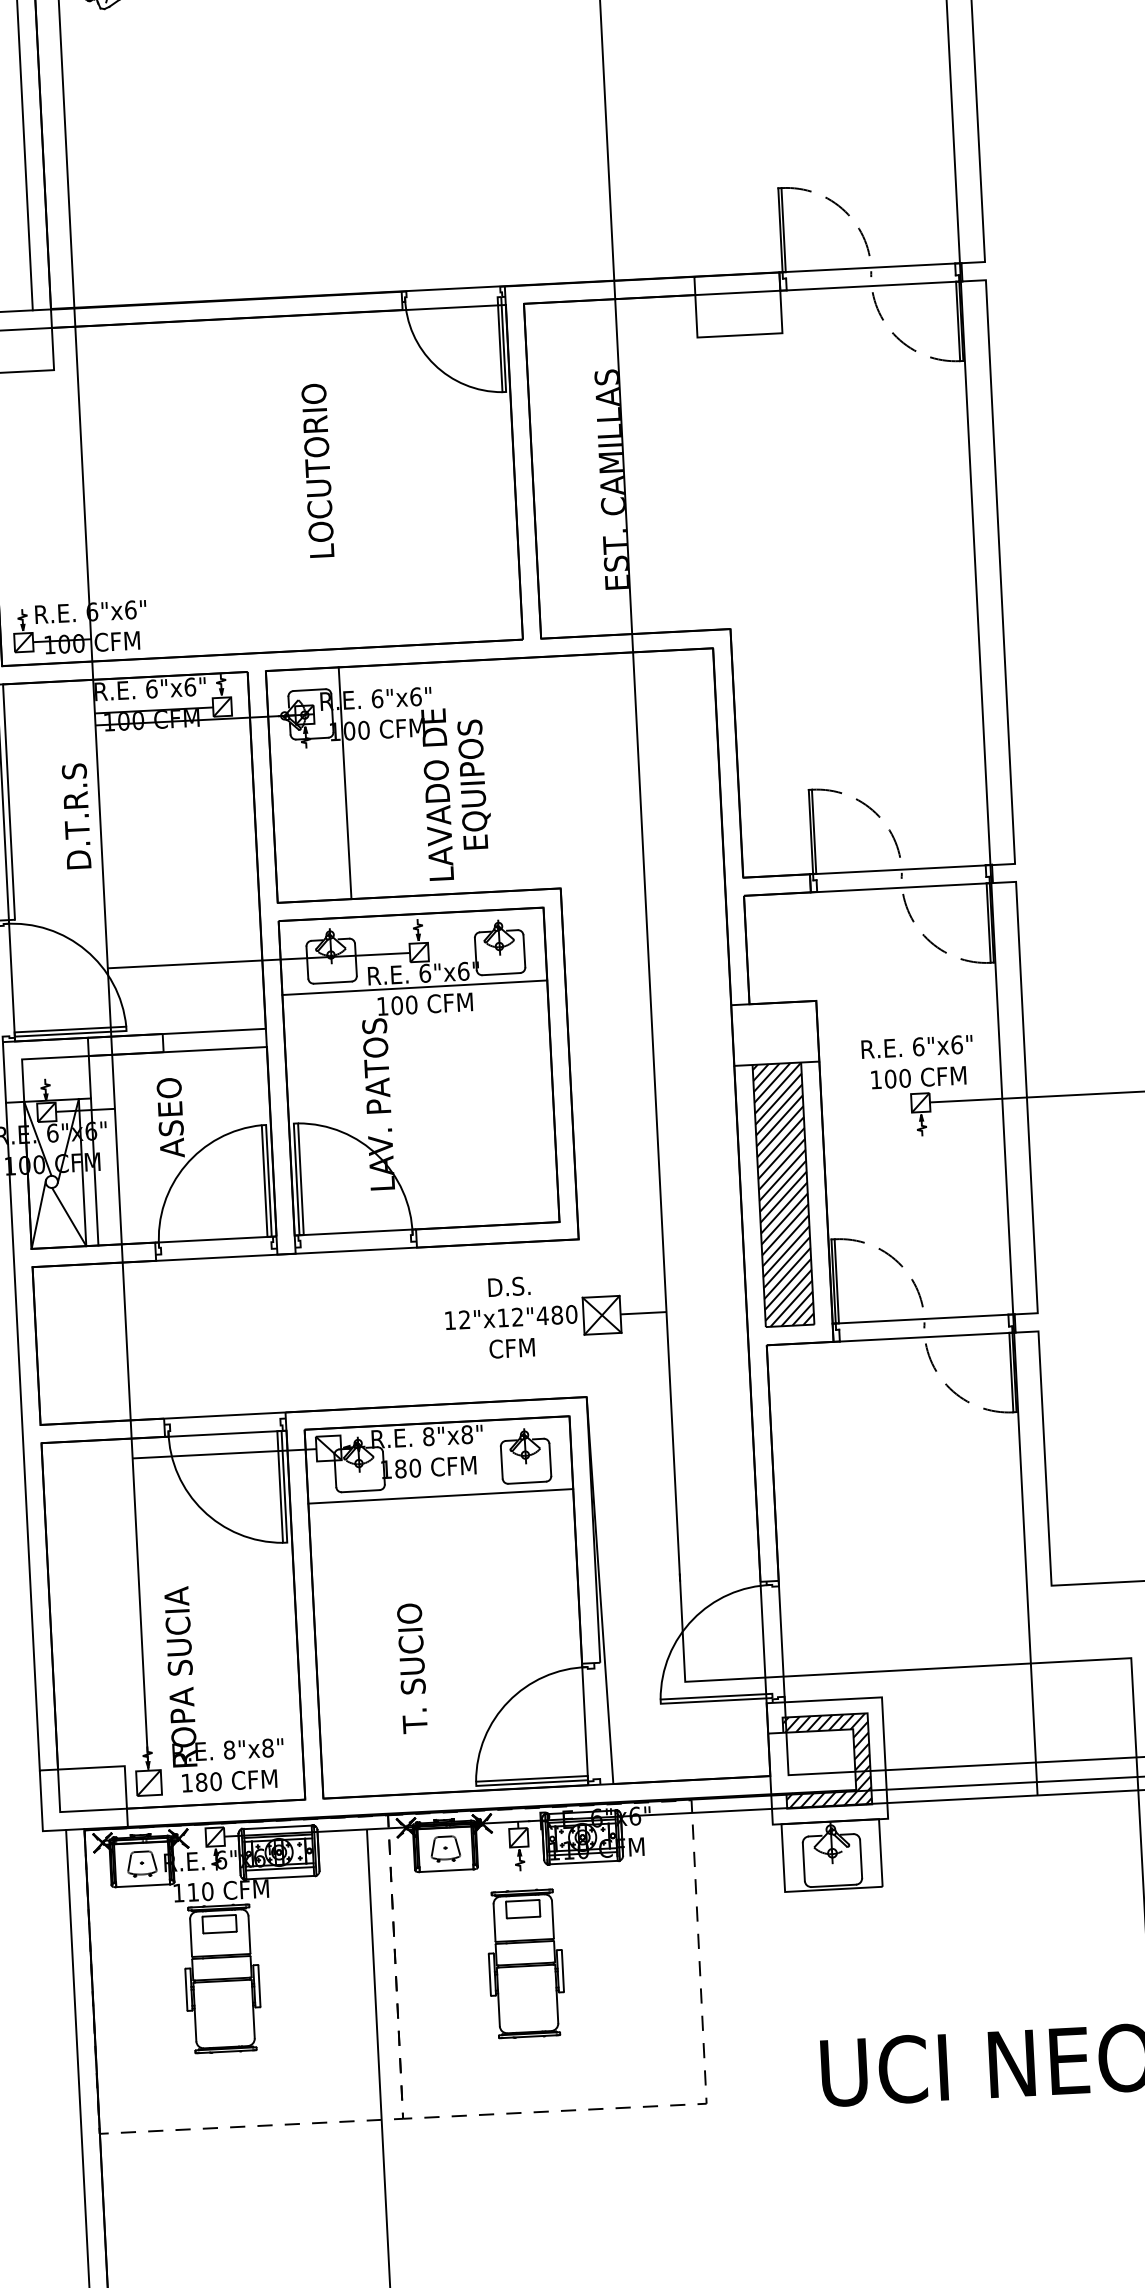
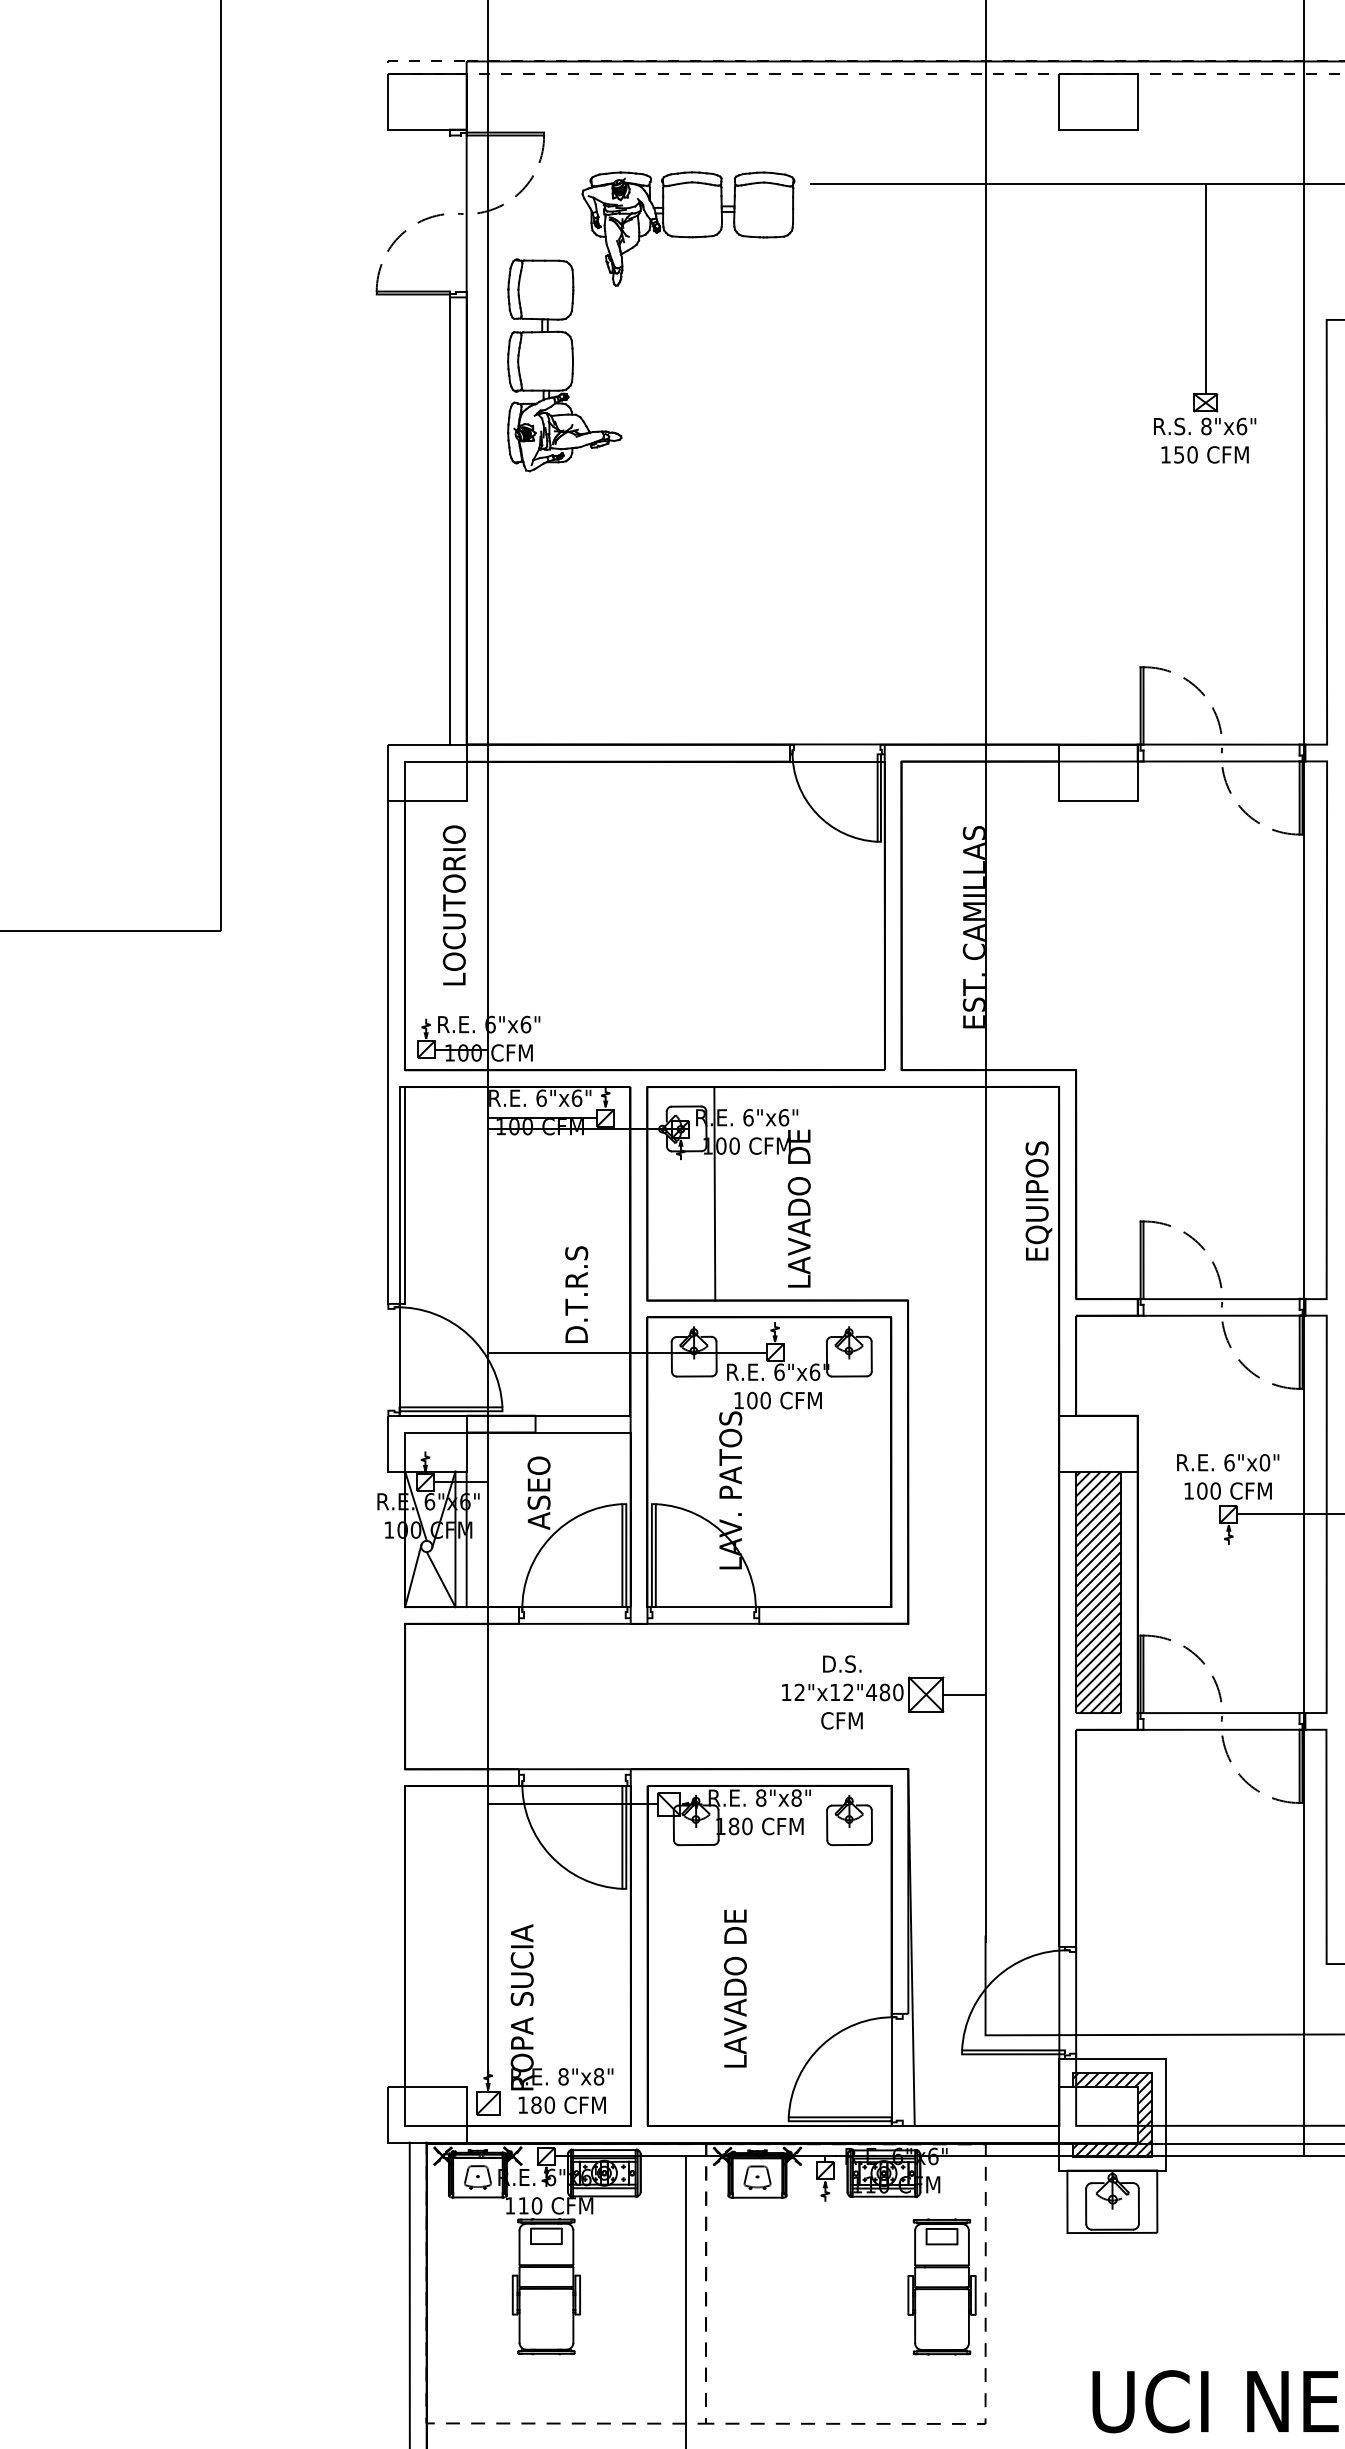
text: (316, 470) -> (453, 905), moved
text: (474, 783) -> (1038, 1200), moved
text: (76, 816) -> (576, 1294), moved
line: (414, 987) -> (769, 1384), removed
text: (956, 1044) -> (1264, 1462), 6"x6" -> 6"x0"
line: (23, 1435) -> (388, 1778), removed
line: (440, 1496) -> (769, 1853), removed
text: (410, 1645) -> (734, 1989), T. SUCIO -> LAVADO DE
part: (525, 1963) -> (941, 2286), moved

